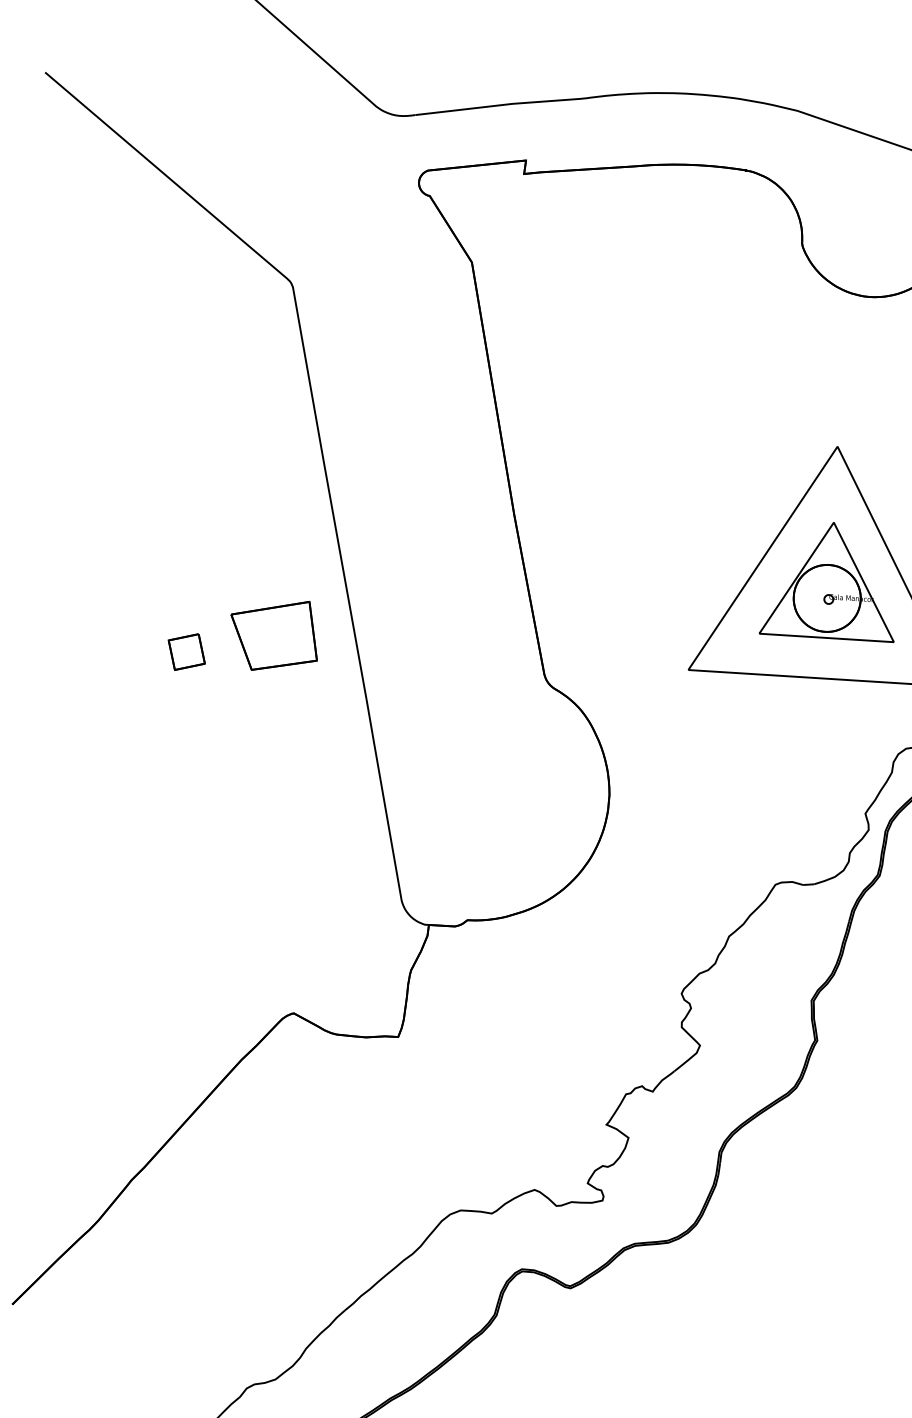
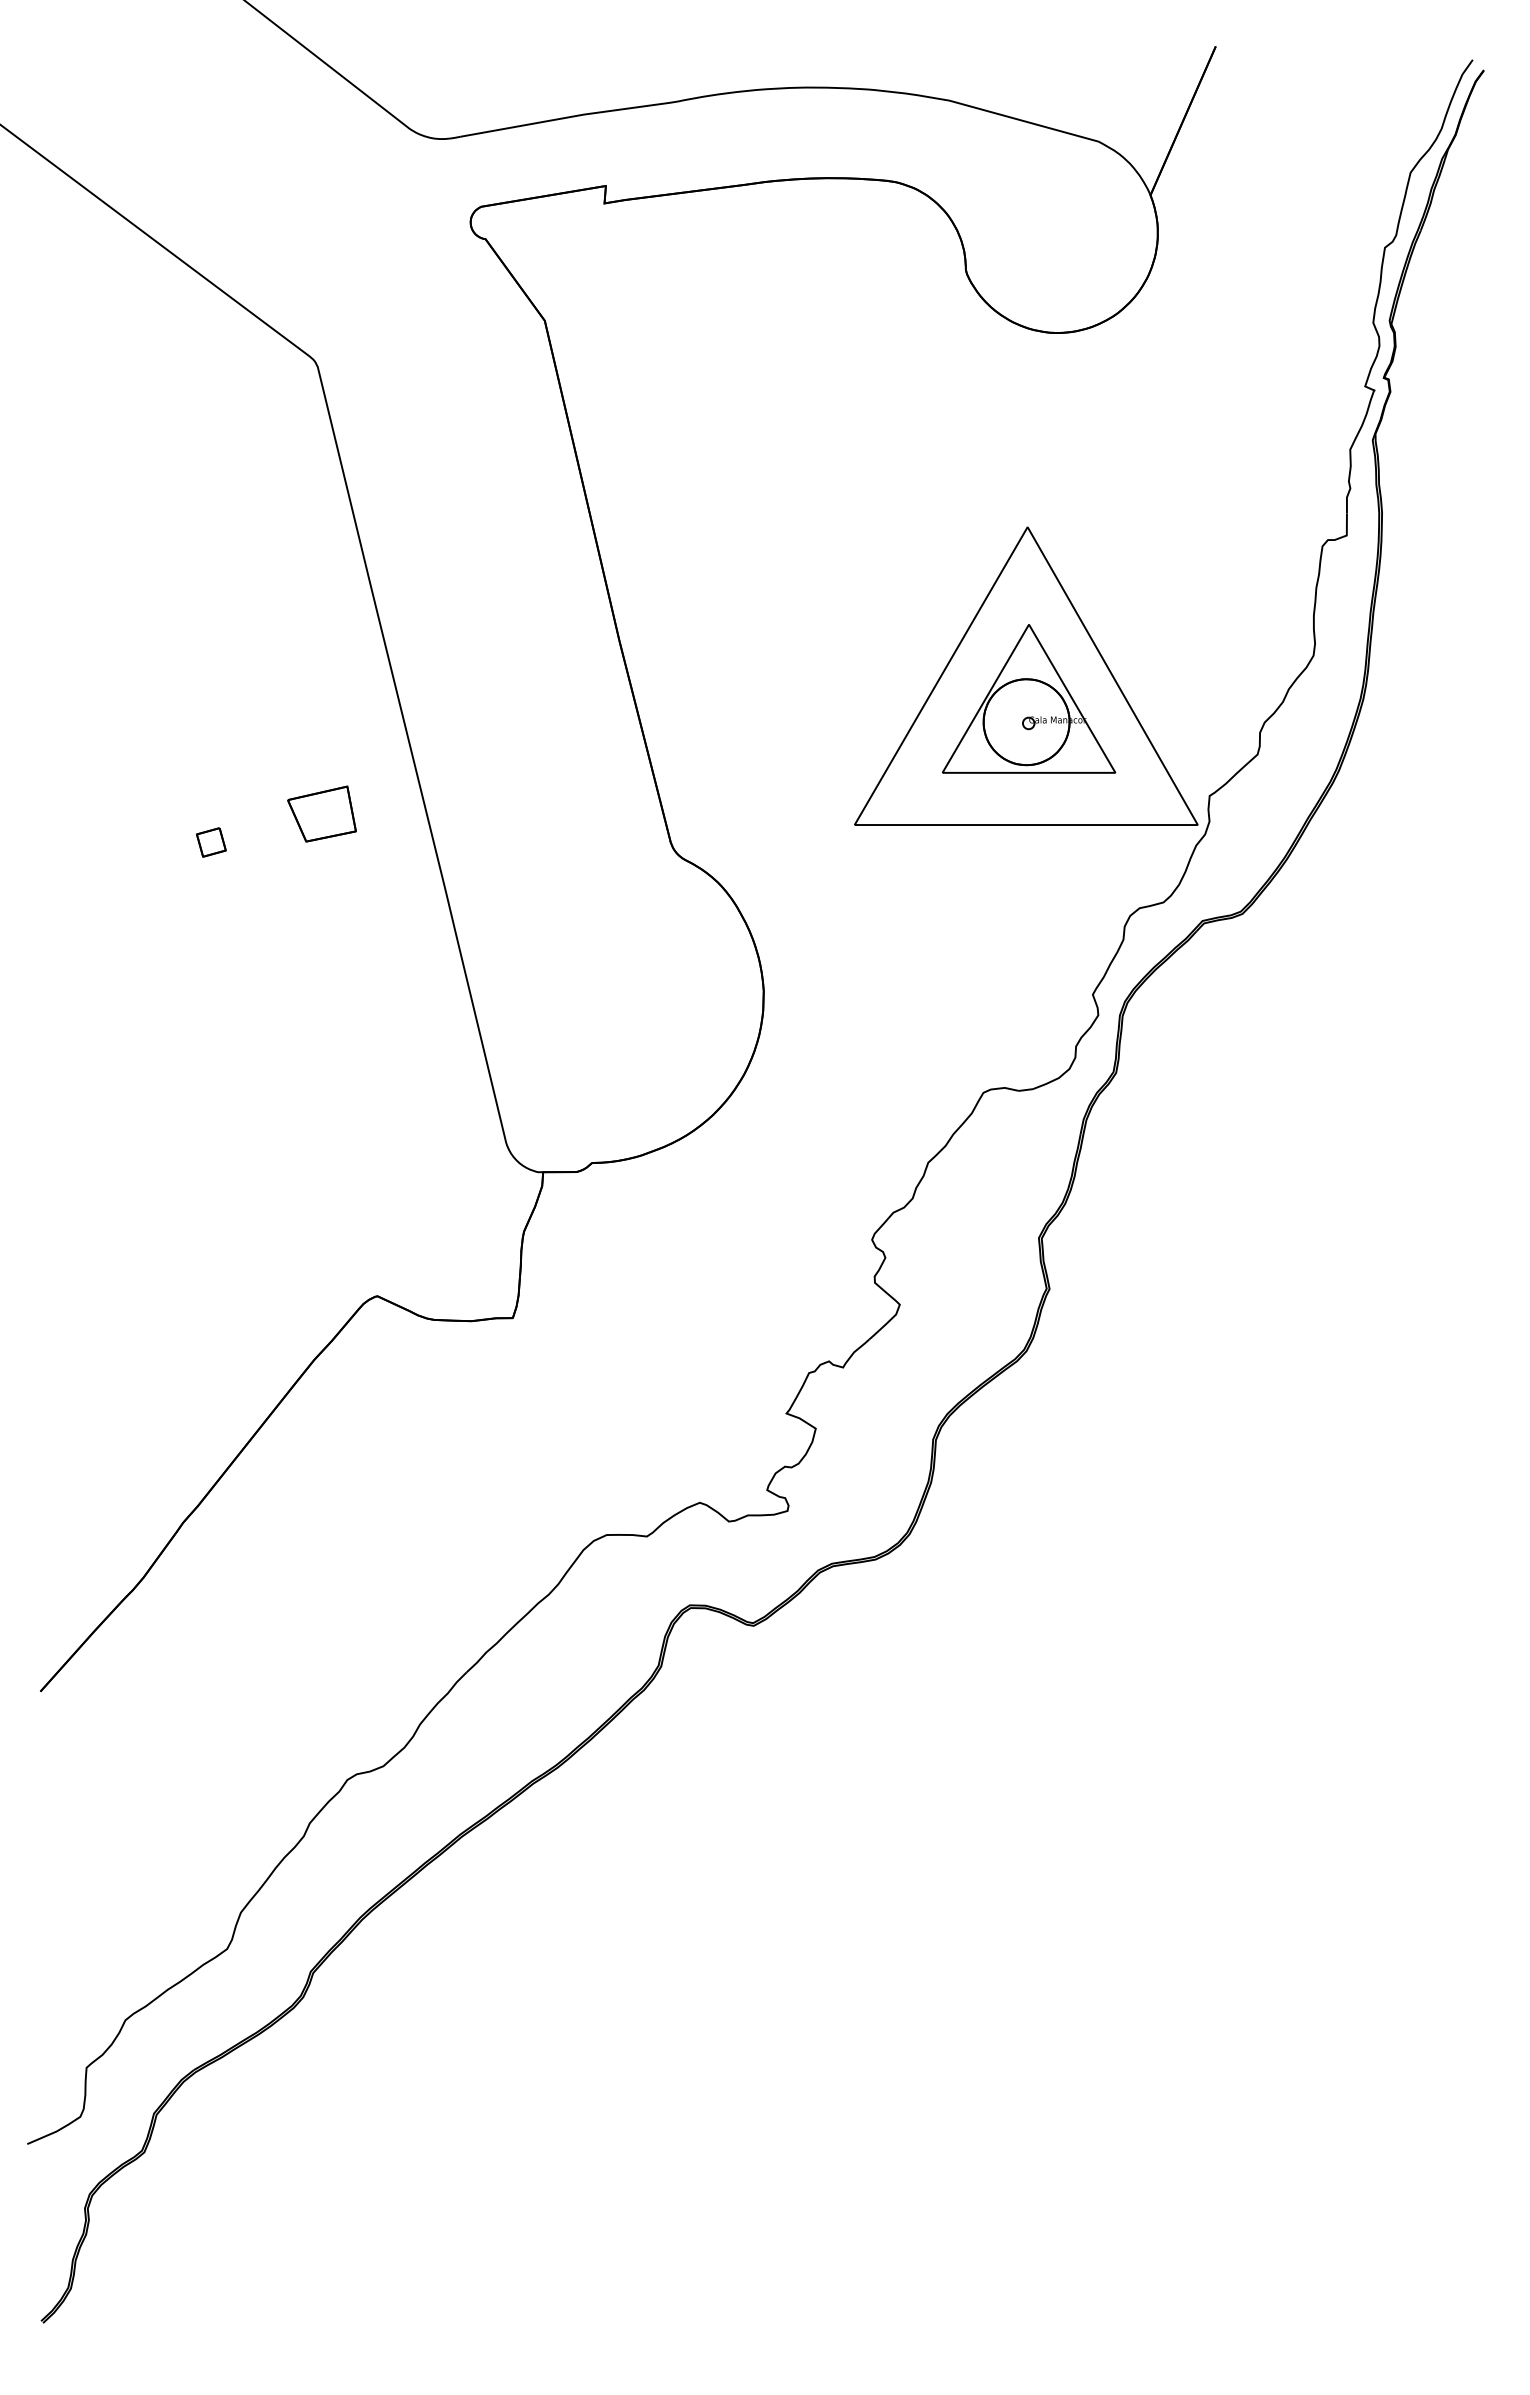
part: (273, 634) -> (321, 813), size x0.6
part: (186, 652) -> (211, 842), size x0.6

